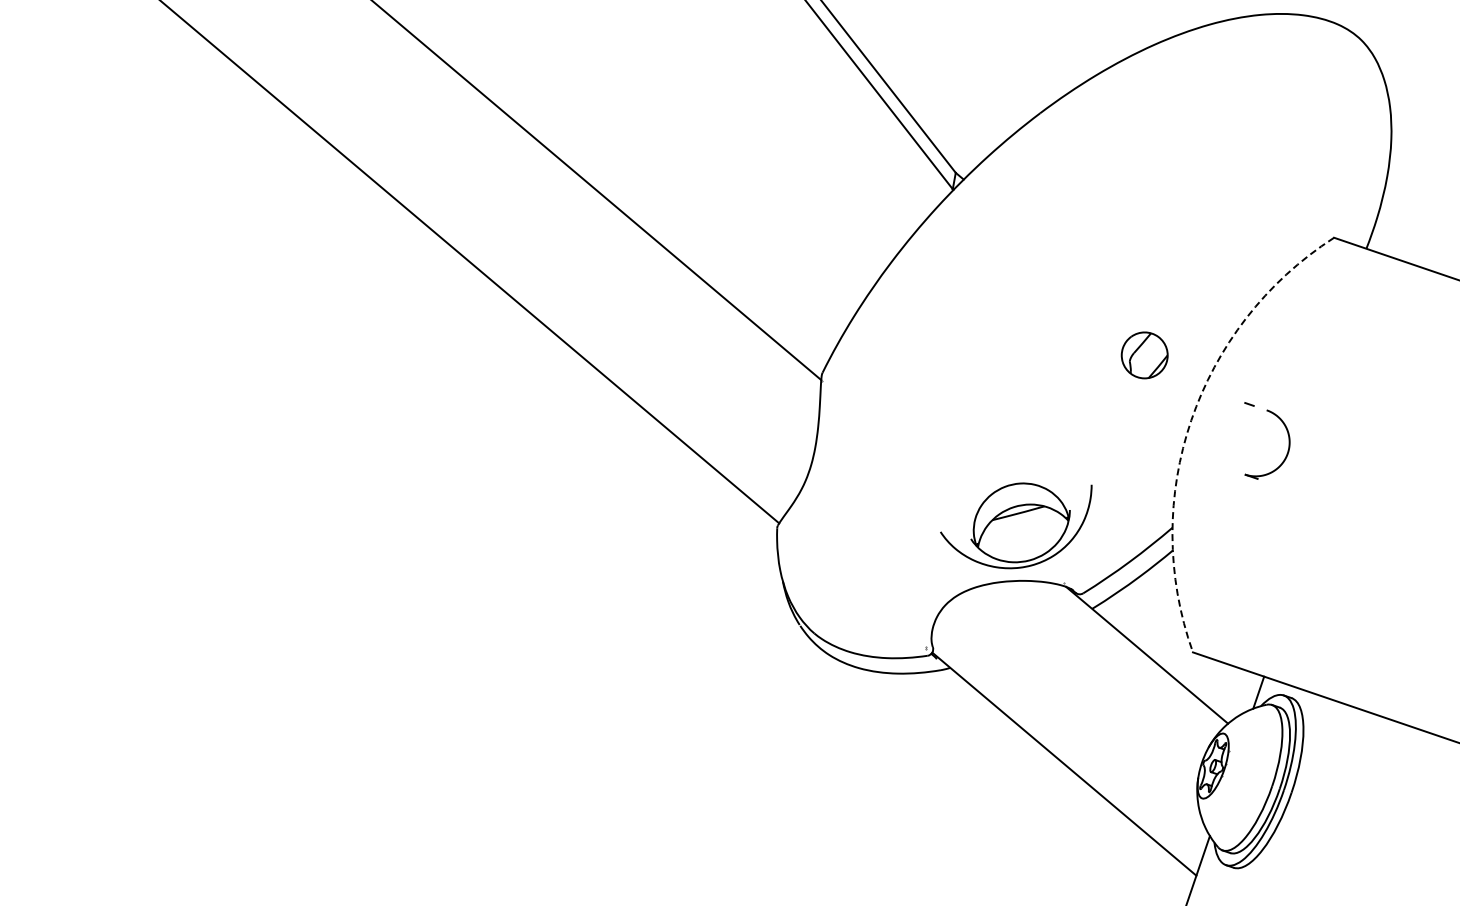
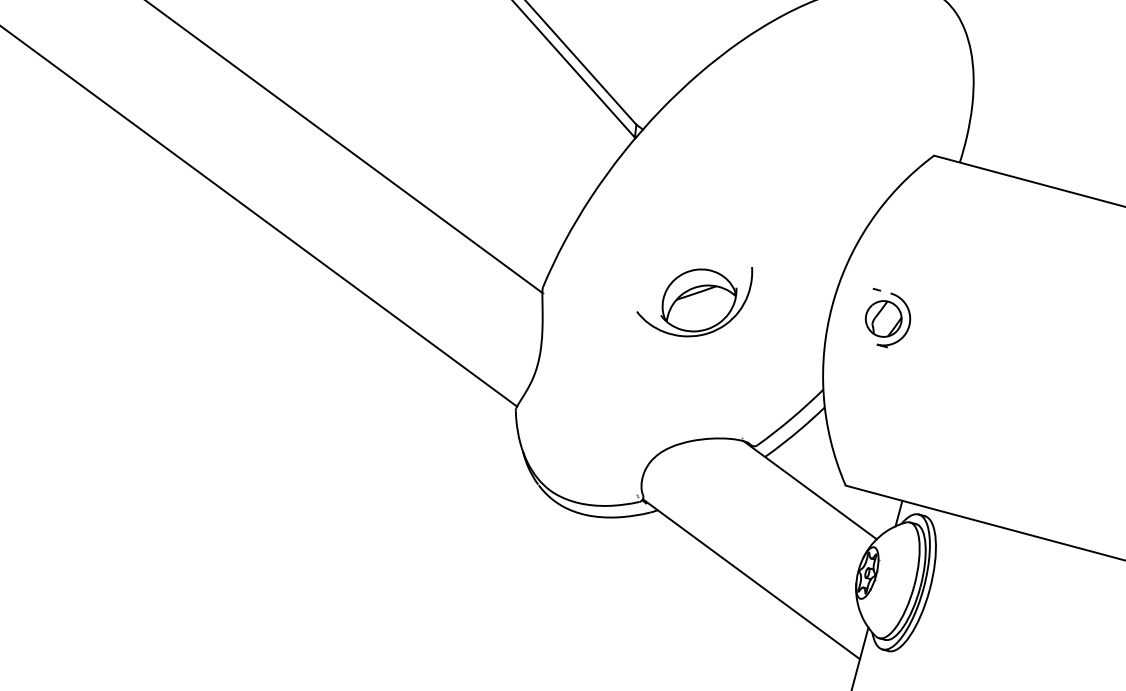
part: (1144, 355) -> (883, 319), moved
arc: (1191, 420) -> (832, 305), dashed -> solid
part: (1016, 525) -> (695, 302), moved

